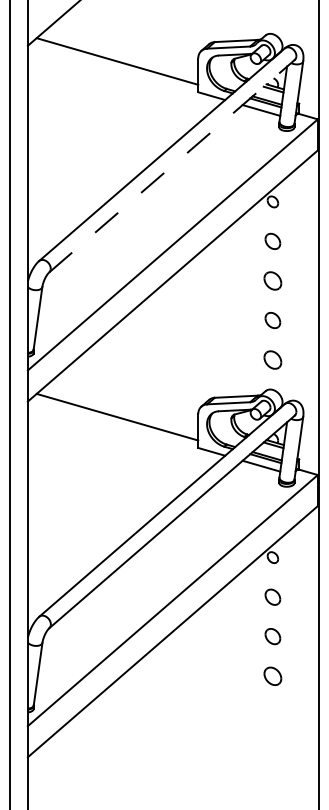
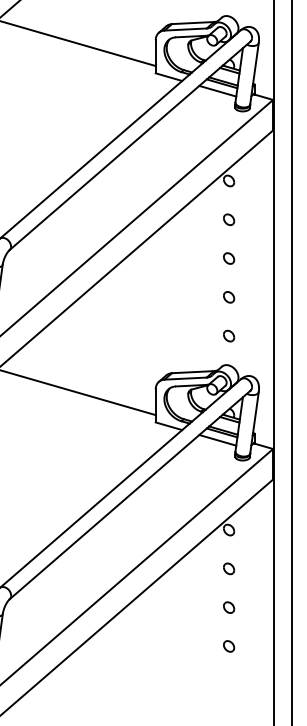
line: (172, 165) -> (130, 145), dashed -> solid
part: (272, 241) -> (228, 219), size x0.71
part: (272, 280) -> (228, 258), size x0.62
part: (272, 320) -> (228, 297), size x0.71
part: (272, 359) -> (228, 335), size x0.62
part: (272, 596) -> (228, 568), size x0.71
part: (272, 636) -> (228, 607), size x0.71
part: (272, 675) -> (228, 645), size x0.62

